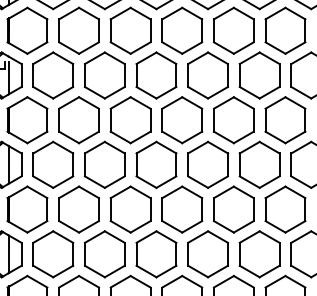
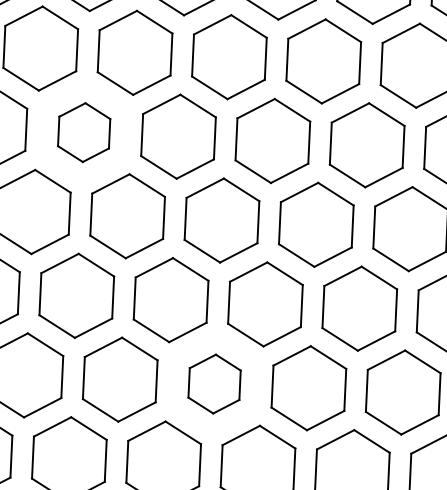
part: (78, 120) -> (83, 132), size x0.7
part: (156, 254) -> (214, 384), size x0.7

